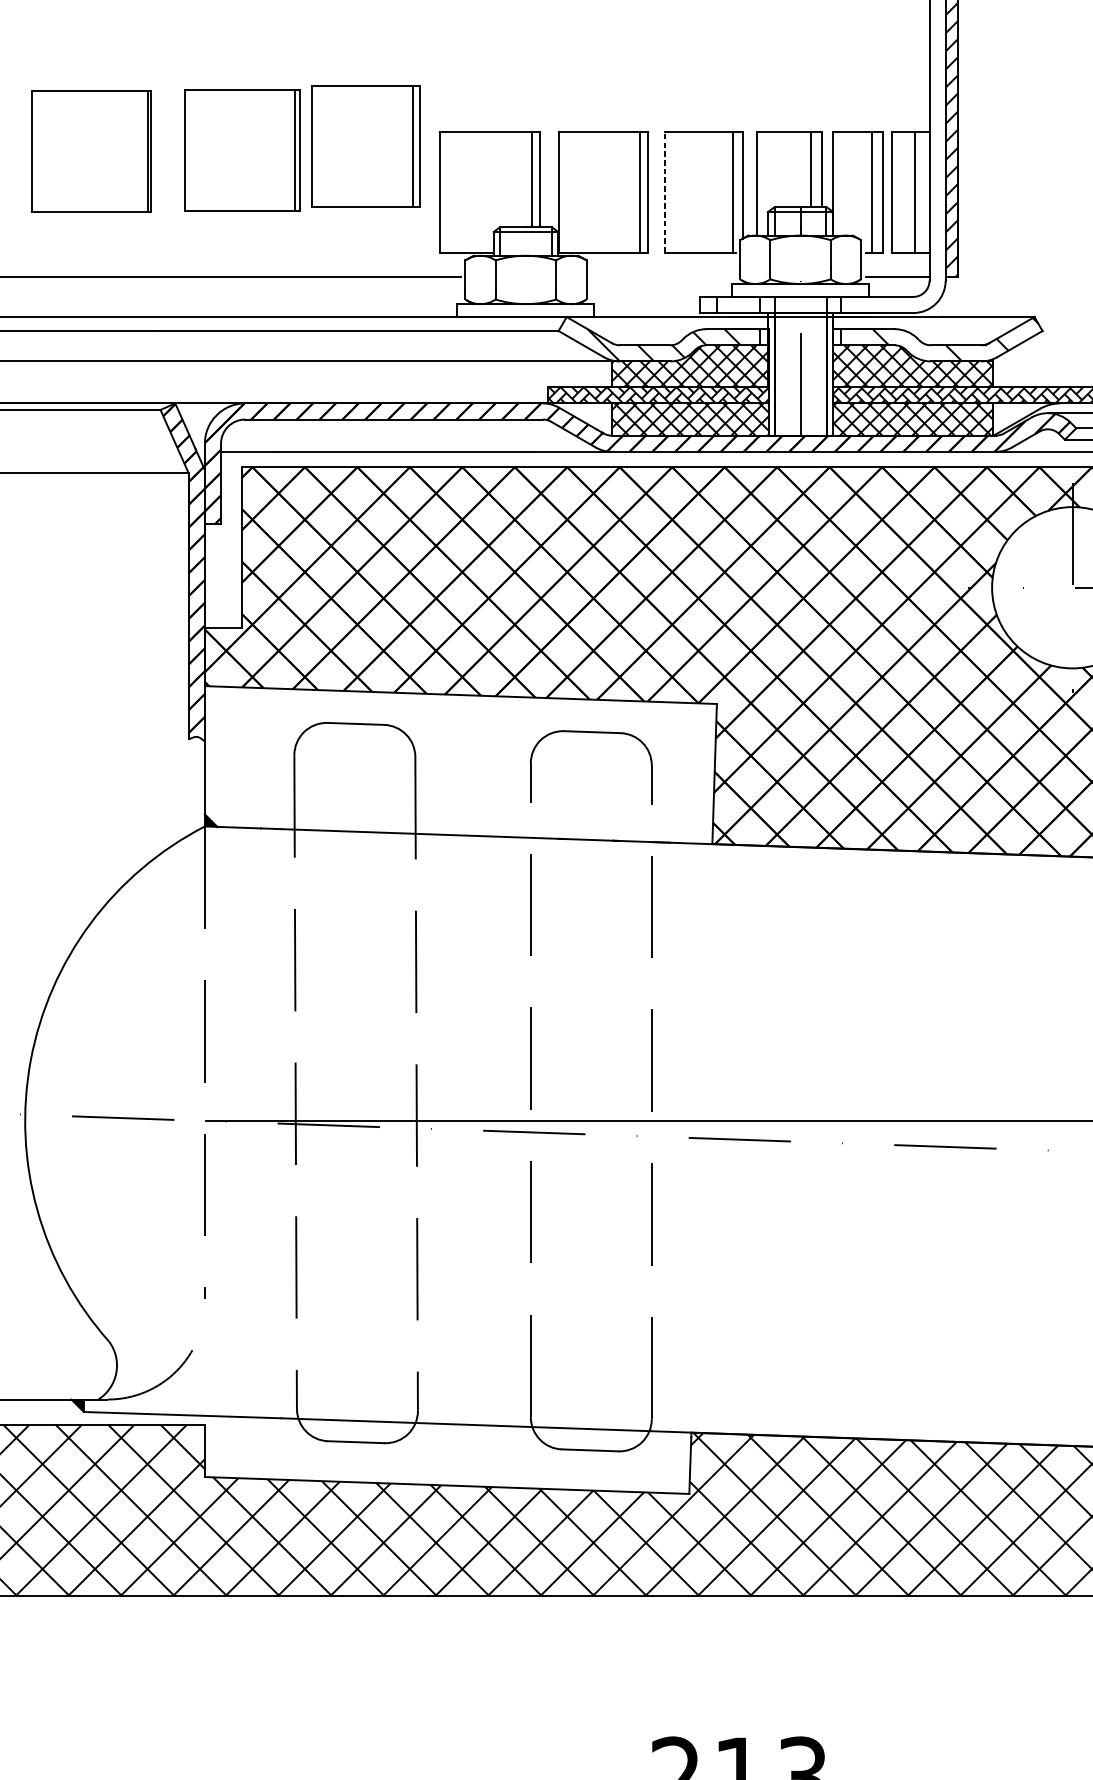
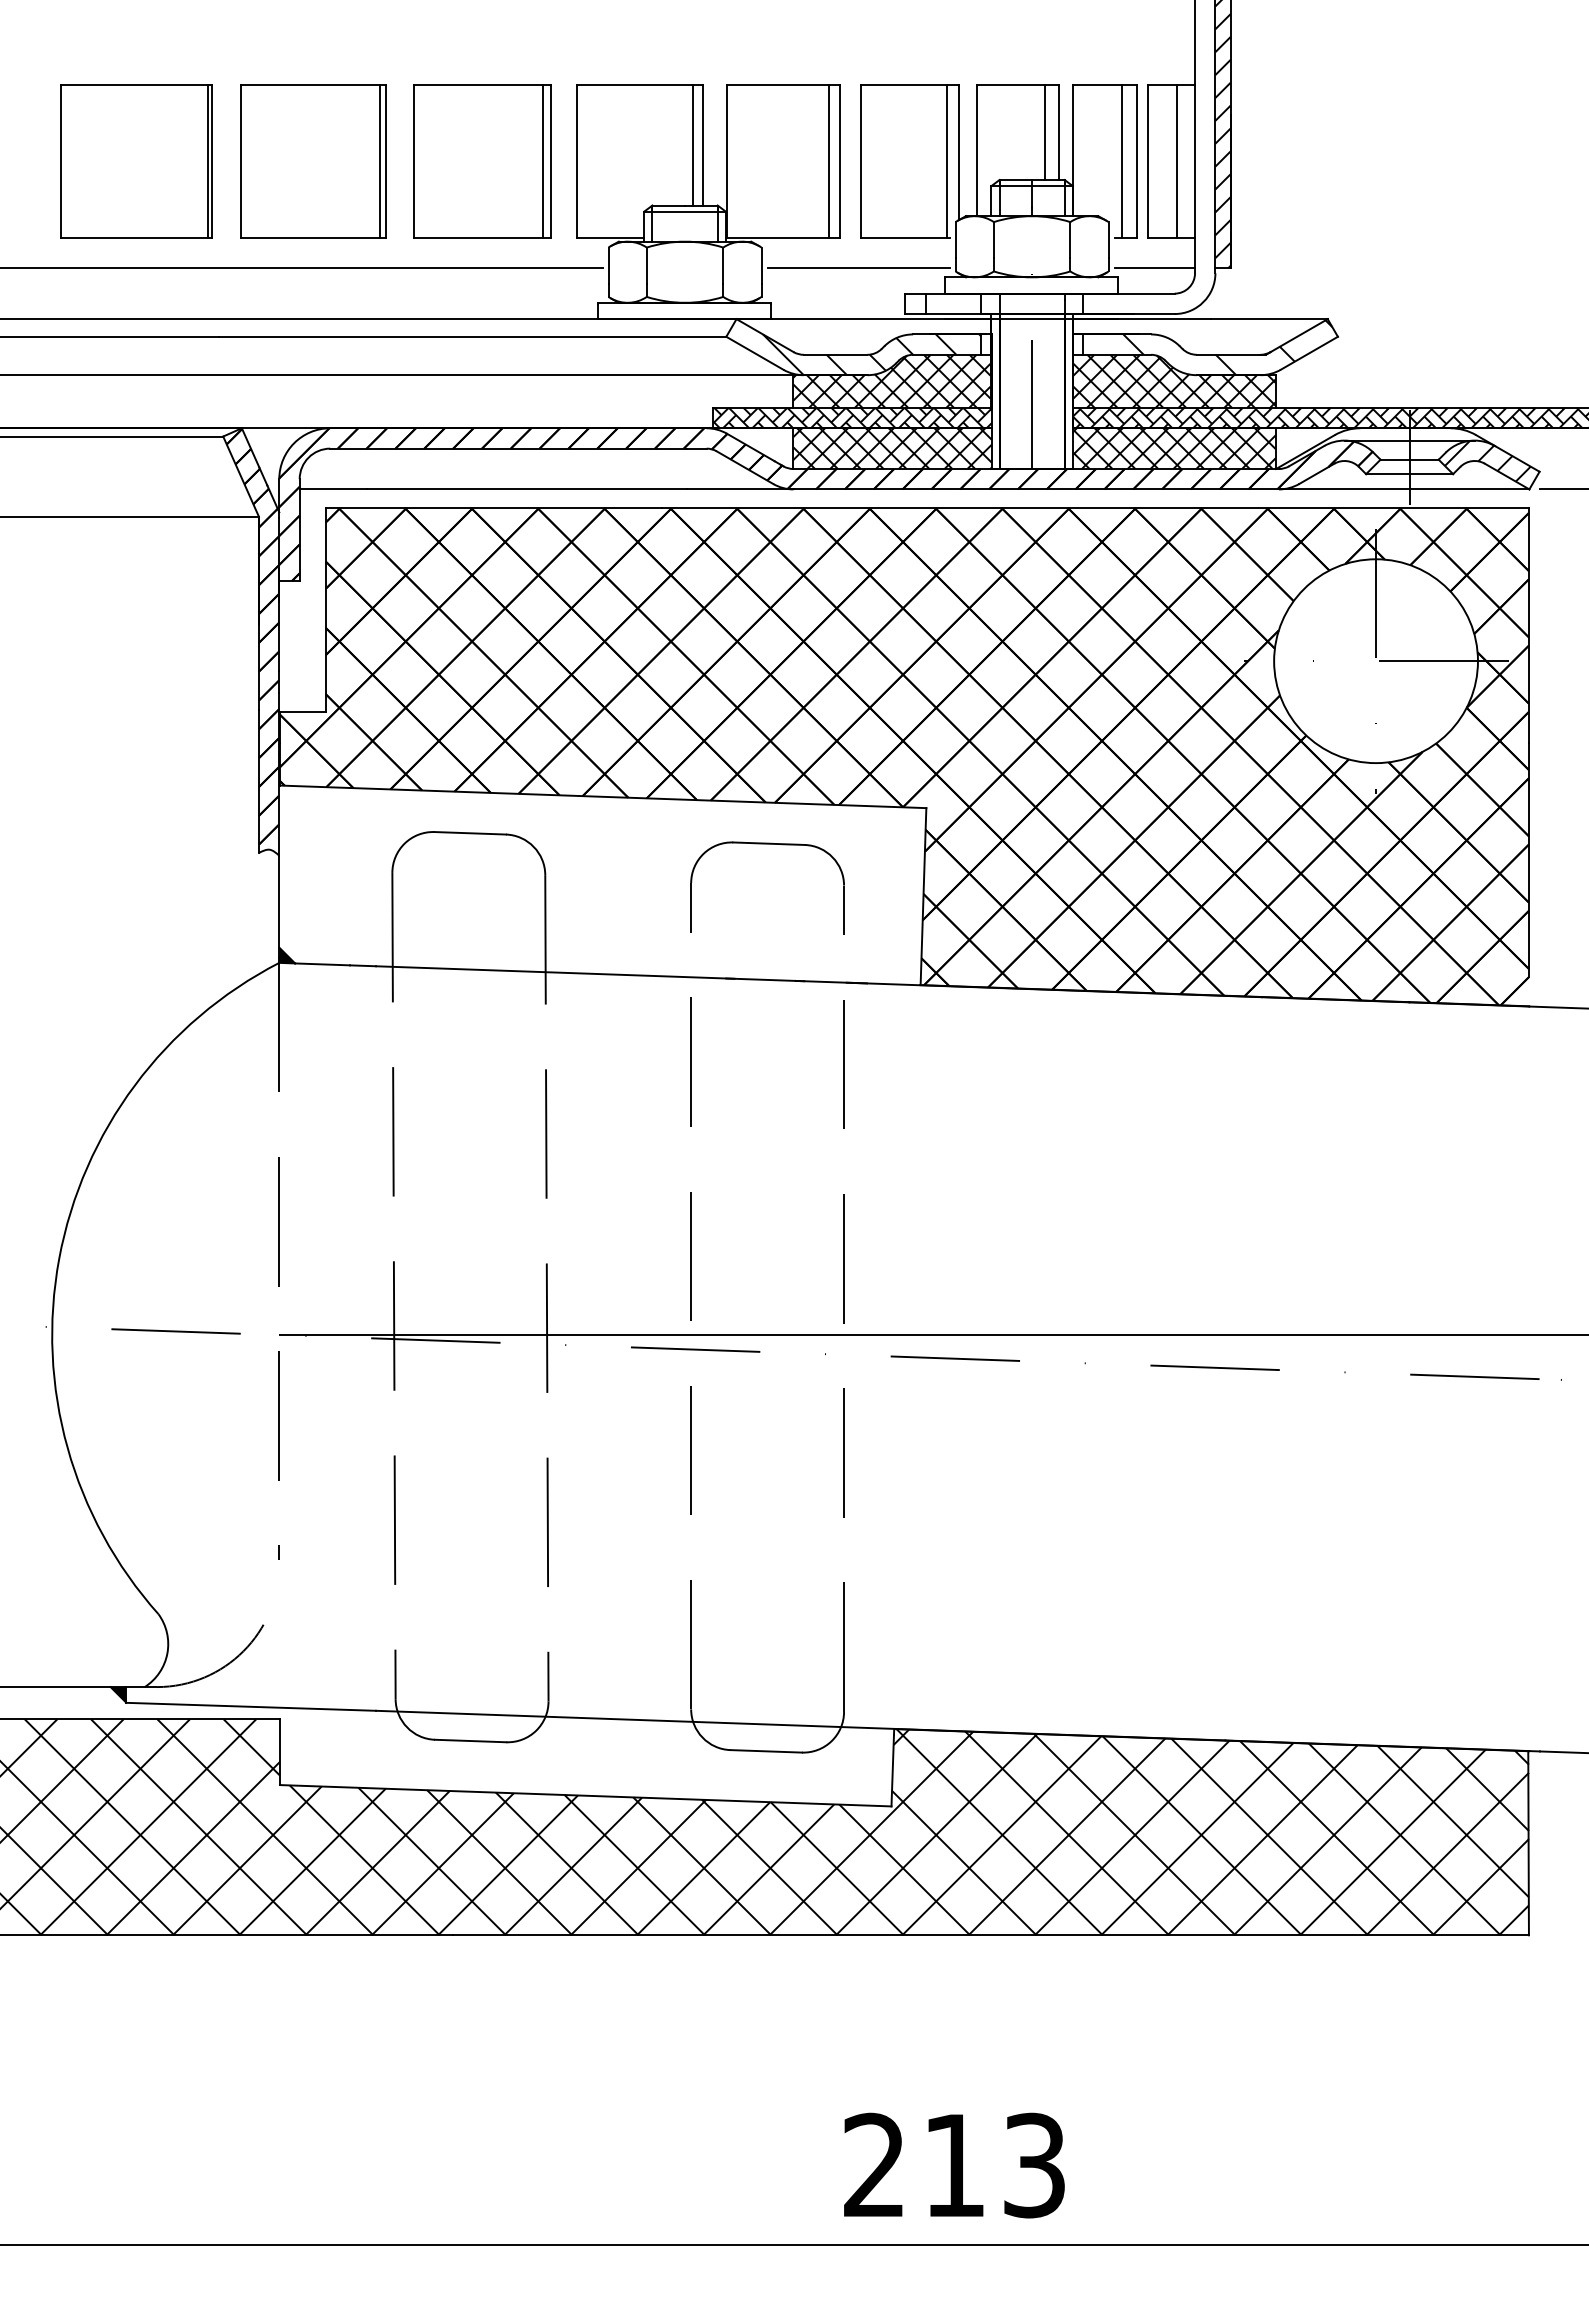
part: (365, 146) -> (482, 161), moved
part: (91, 151) -> (136, 161), moved
part: (242, 151) -> (313, 161), moved
line: (664, 191) -> (860, 160), dashed -> solid
line: (663, 277) -> (858, 268), added

